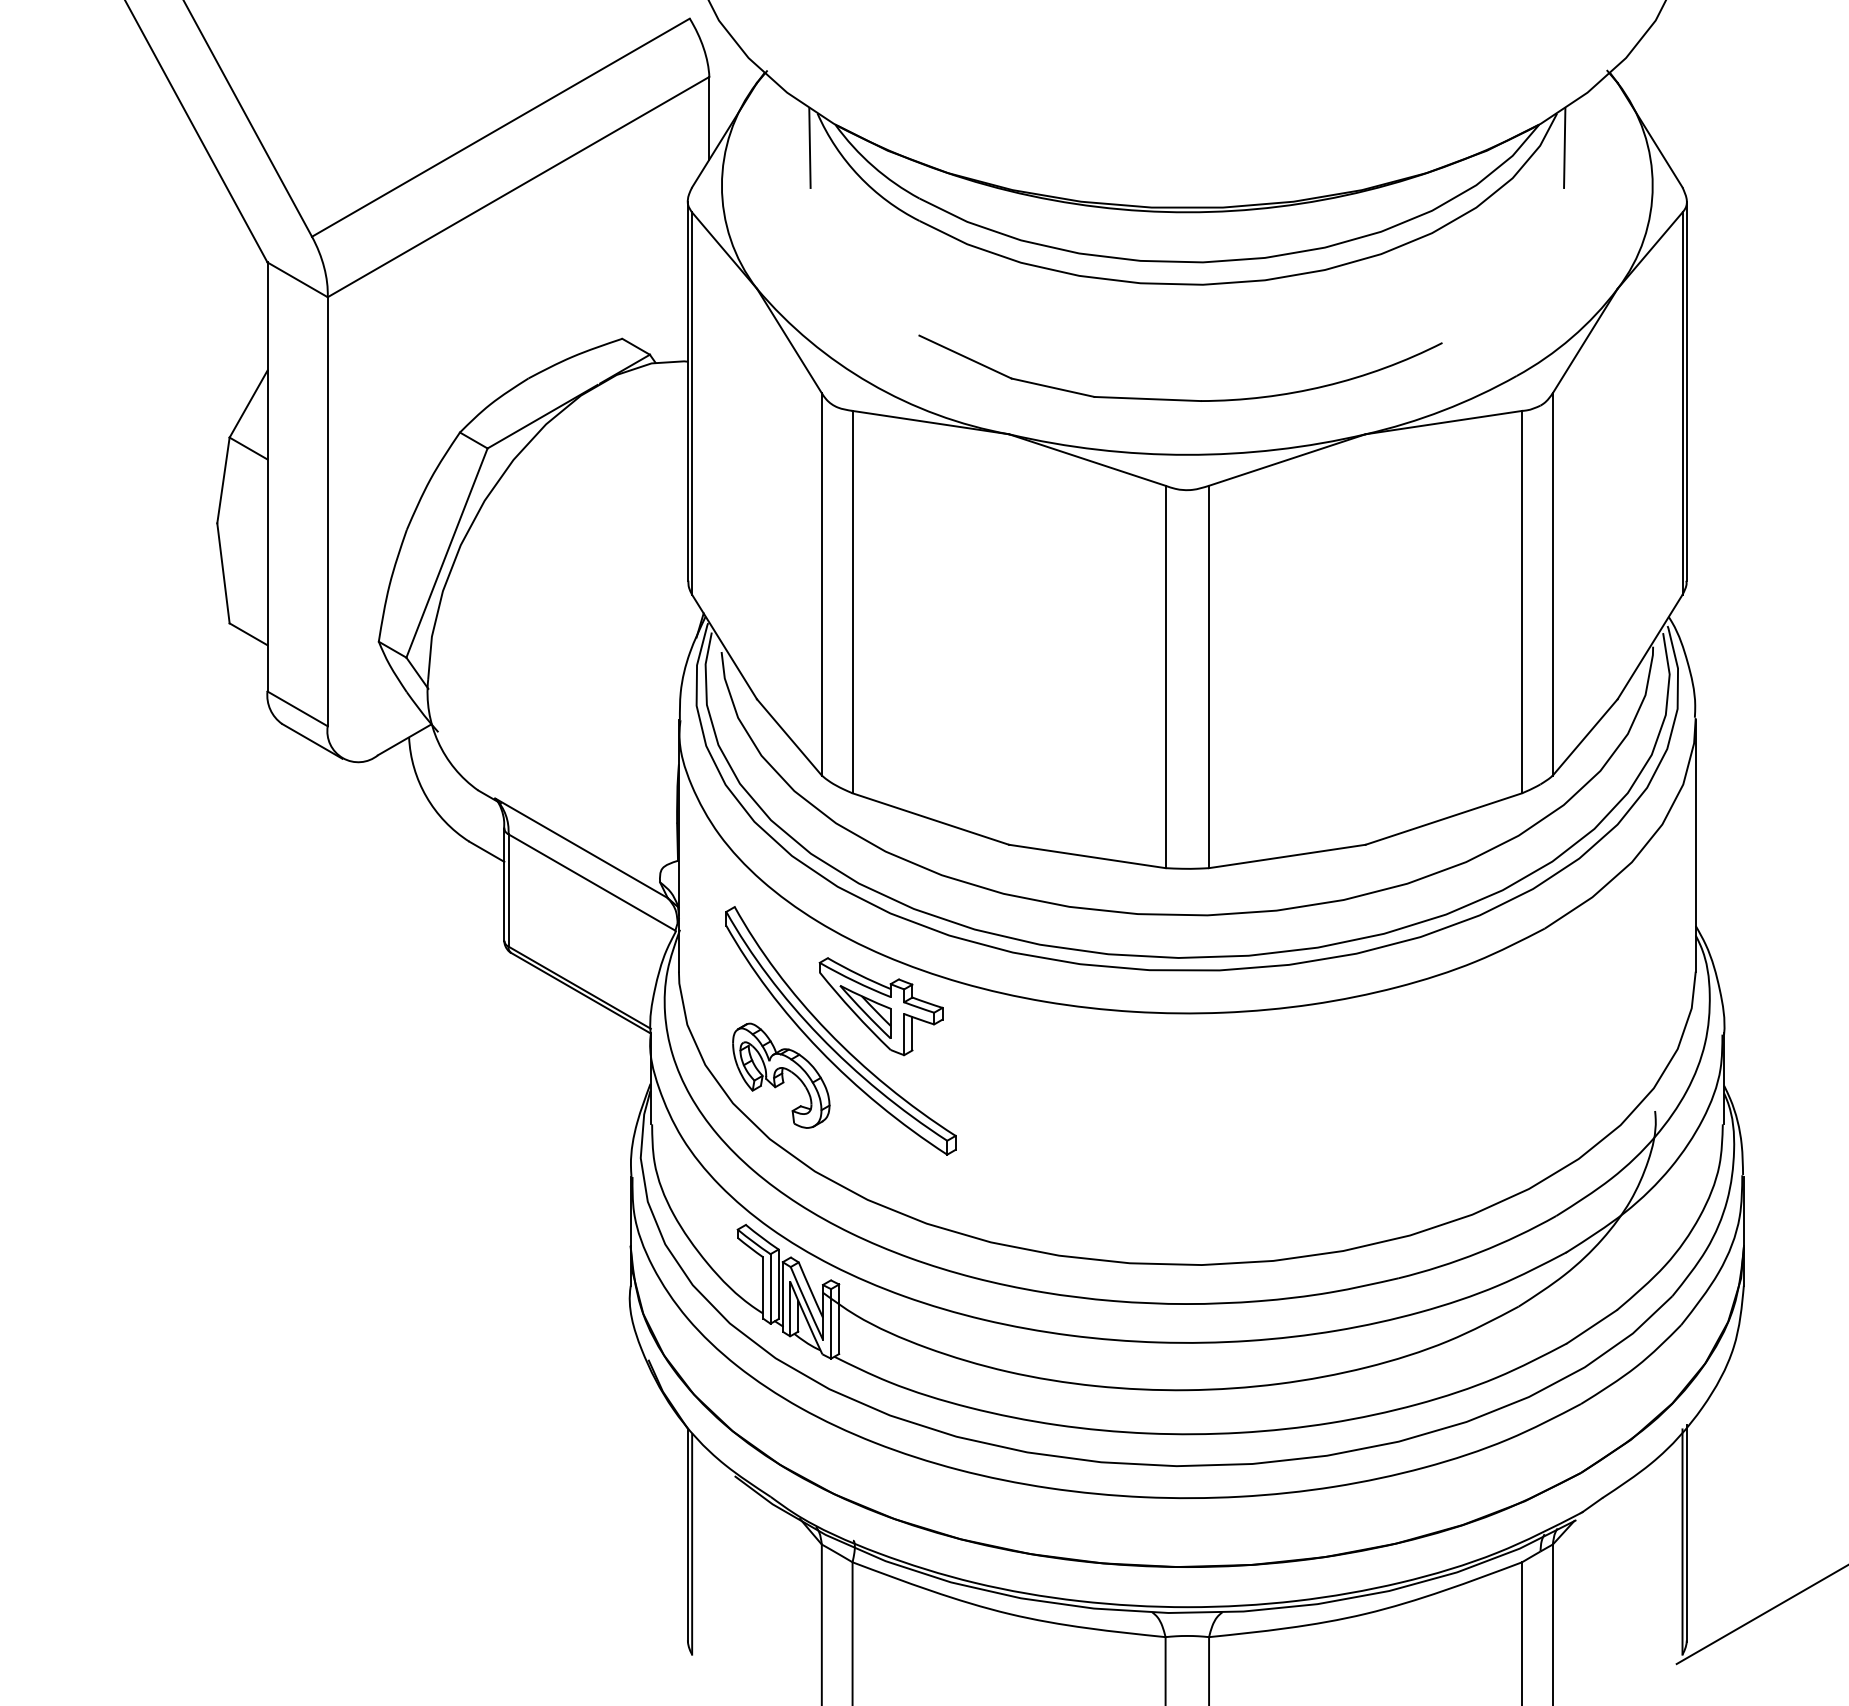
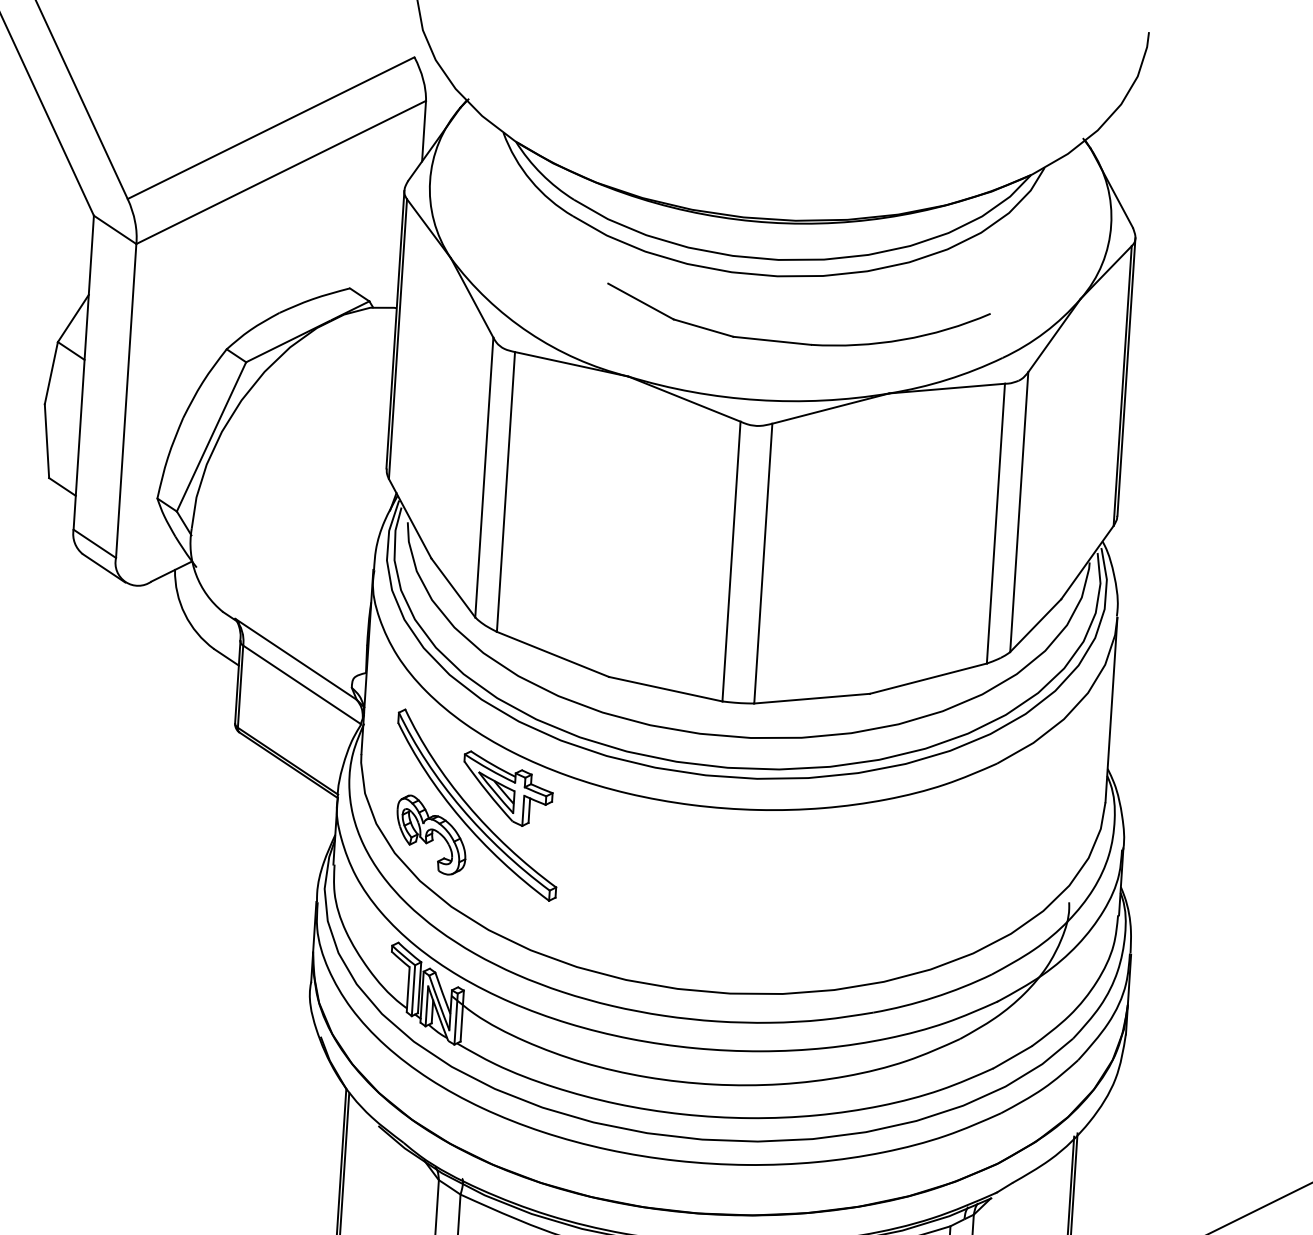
line: (809, 147) -> (495, 157), removed
line: (1564, 147) -> (1048, 192), removed
part: (1180, 399) -> (796, 342), moved

